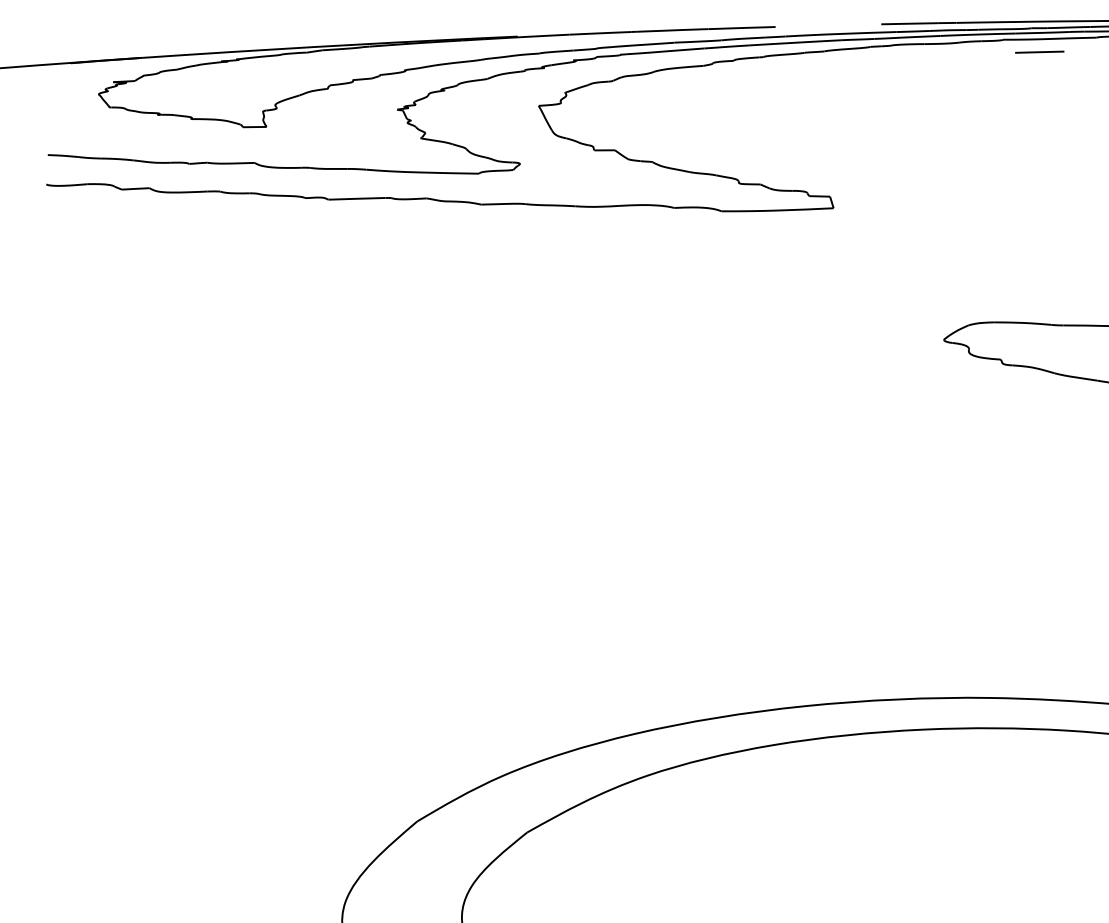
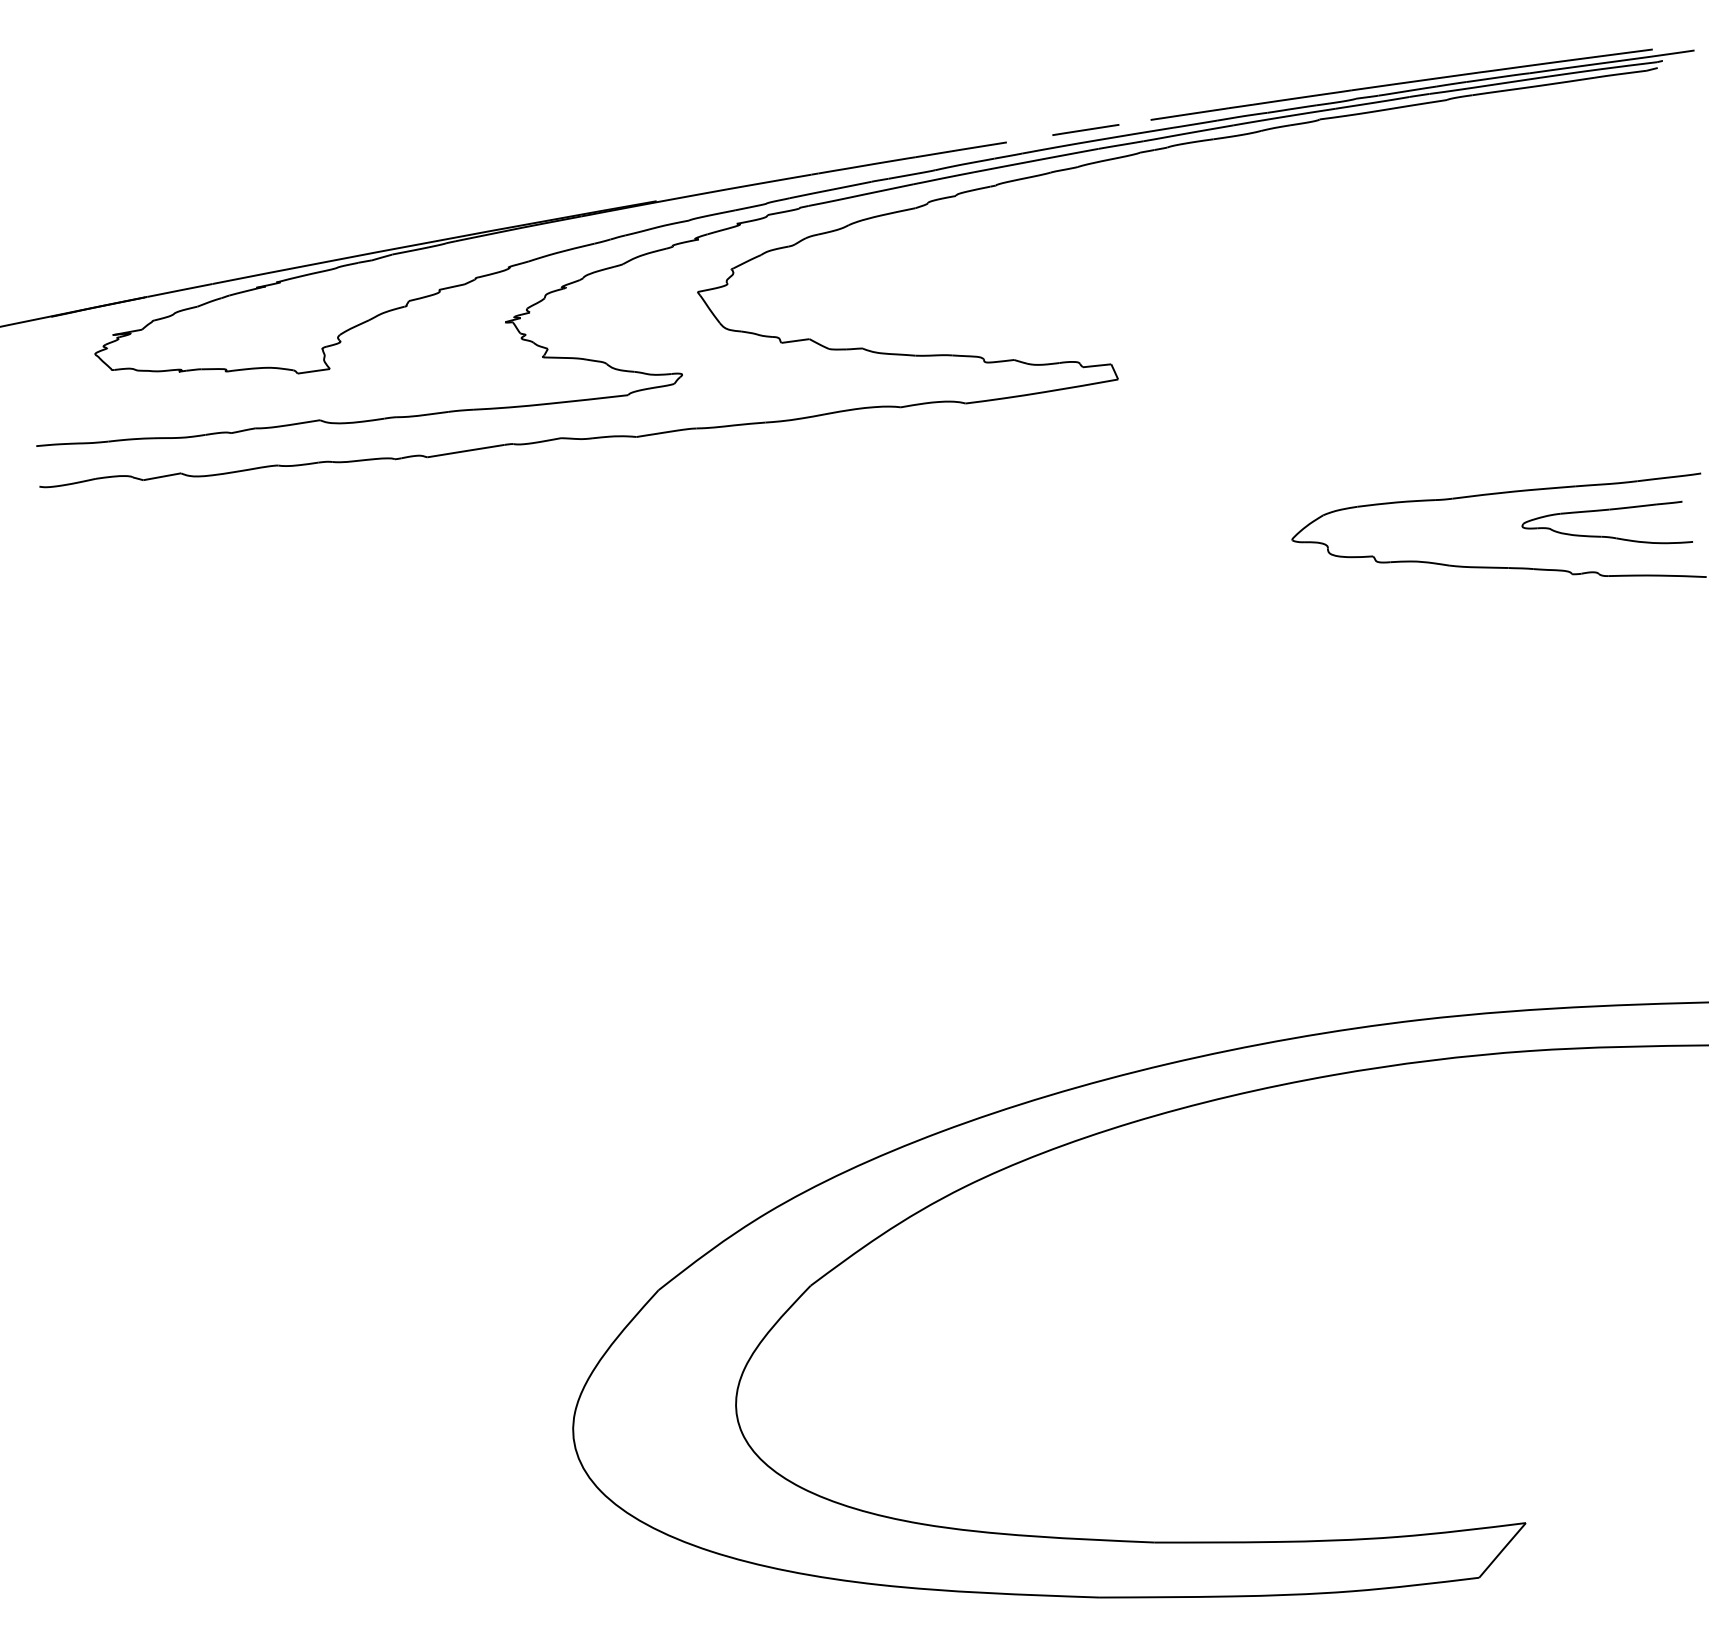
line: (1039, 51) -> (1085, 129), moved

